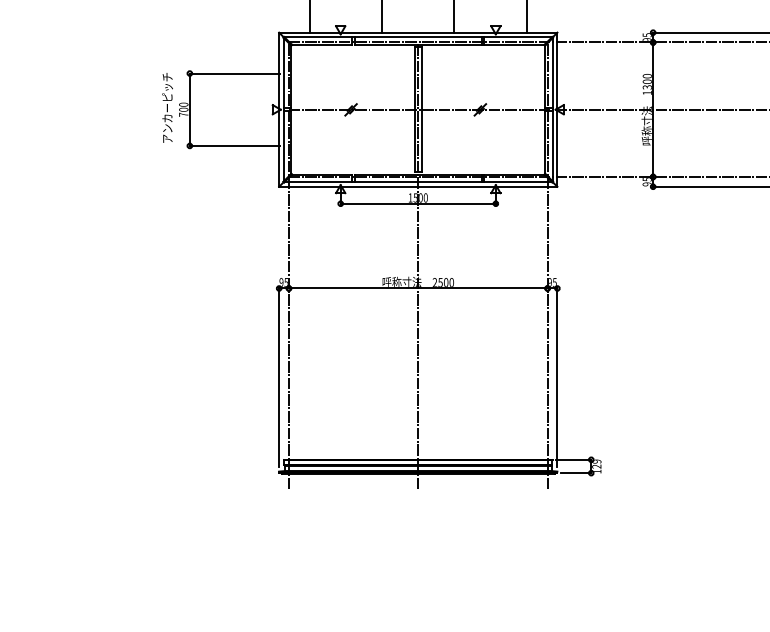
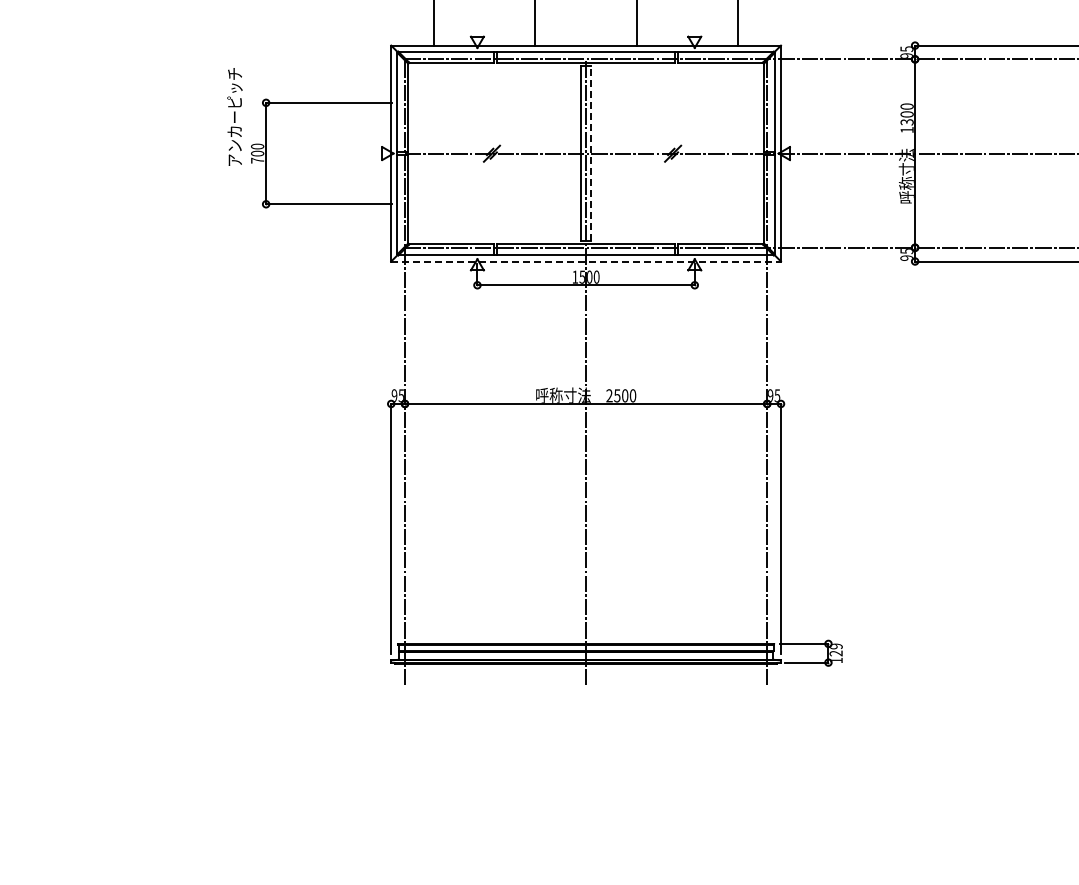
text: (167, 107) -> (234, 116), moved
line: (422, 109) -> (591, 153), solid -> dashed
line: (418, 186) -> (586, 261), solid -> dashed

